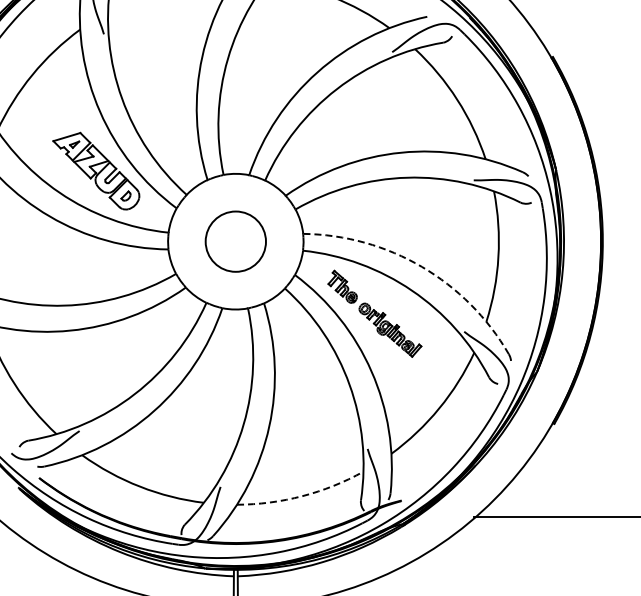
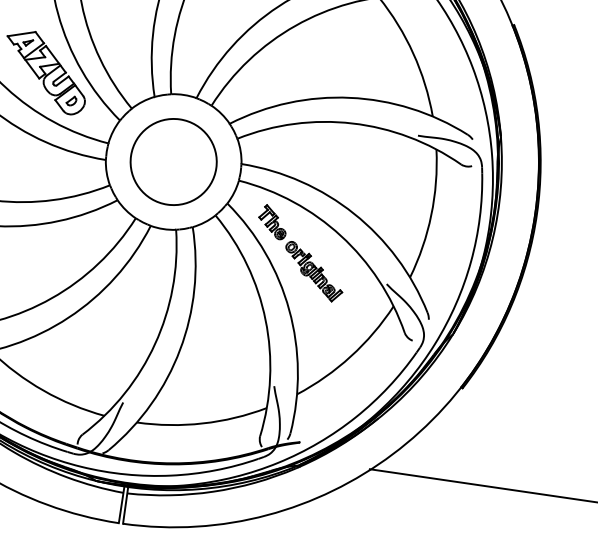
circle: (235, 241) -> (173, 161), size x1.43
arc: (421, 266) -> (353, 213), dashed -> solid
arc: (302, 496) -> (202, 423), dashed -> solid

